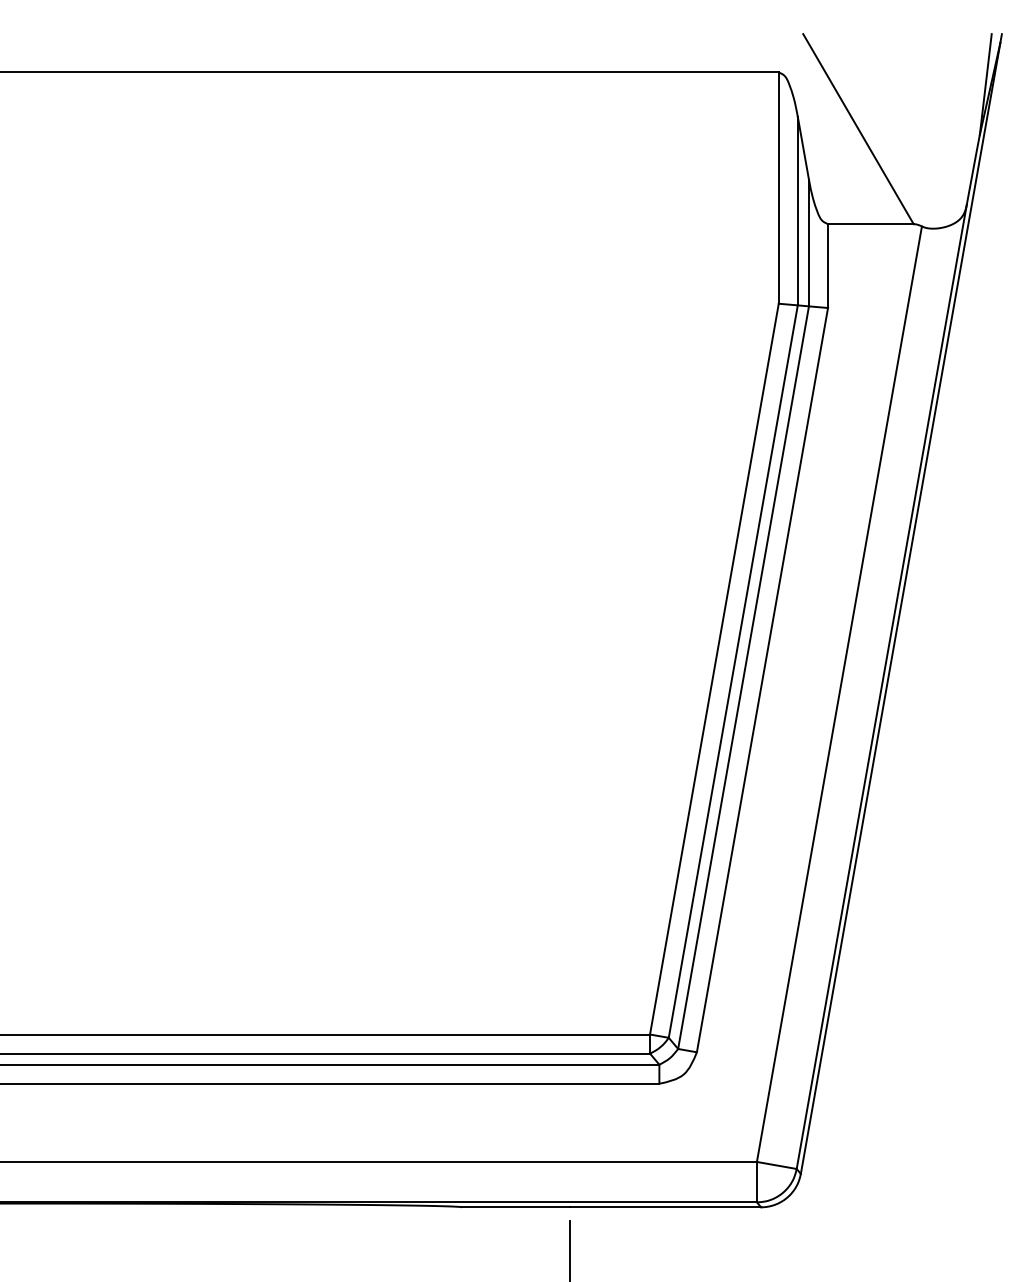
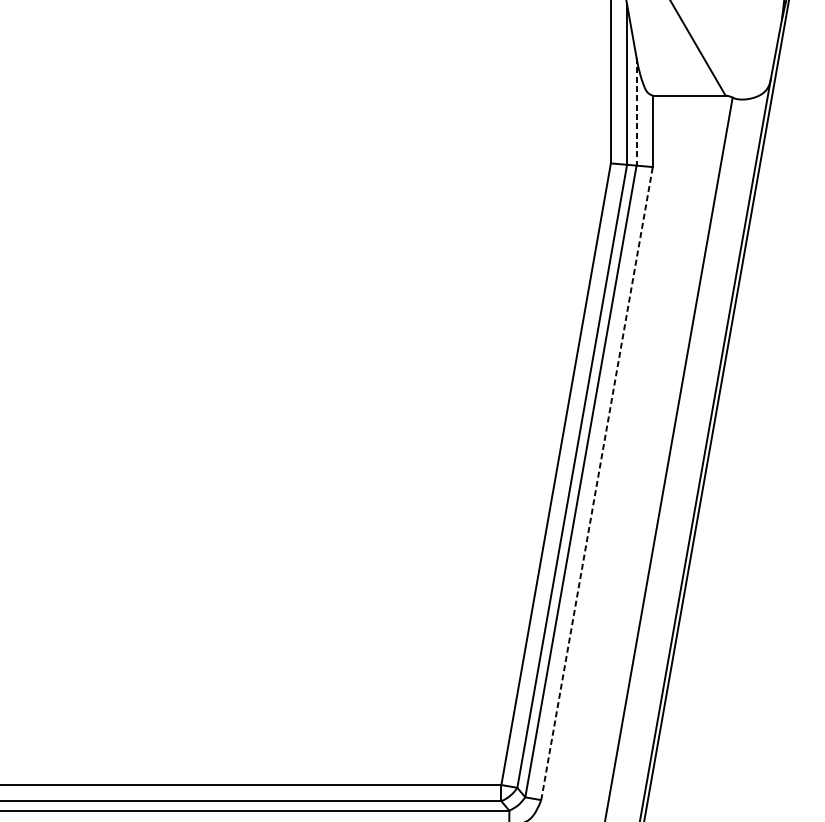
line: (808, 243) -> (636, 112), solid -> dashed
line: (762, 680) -> (597, 483), solid -> dashed

